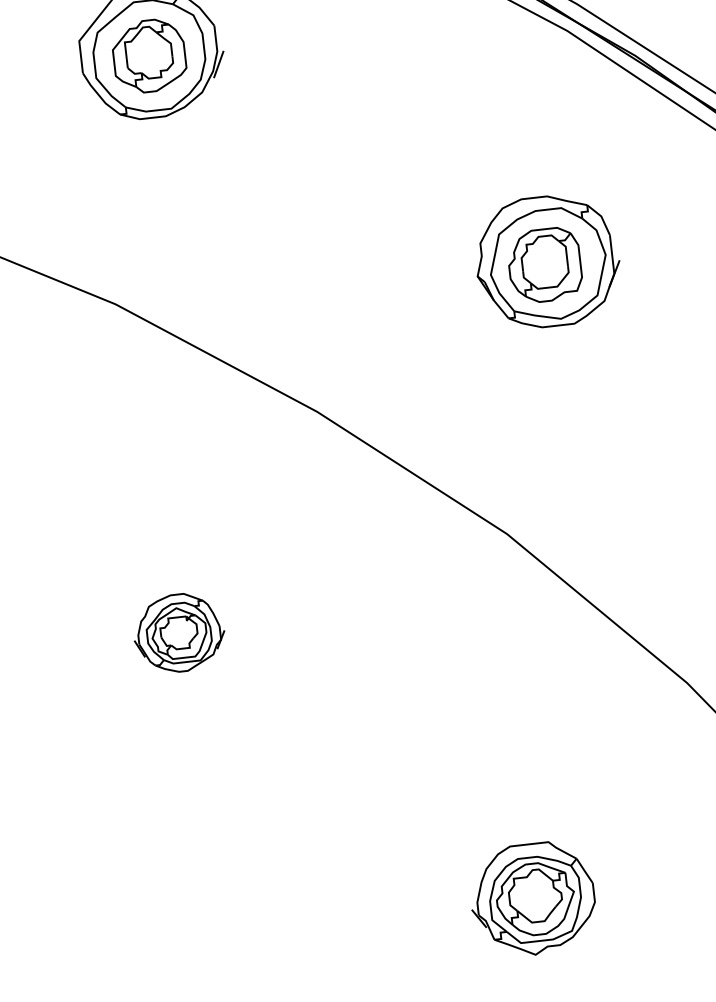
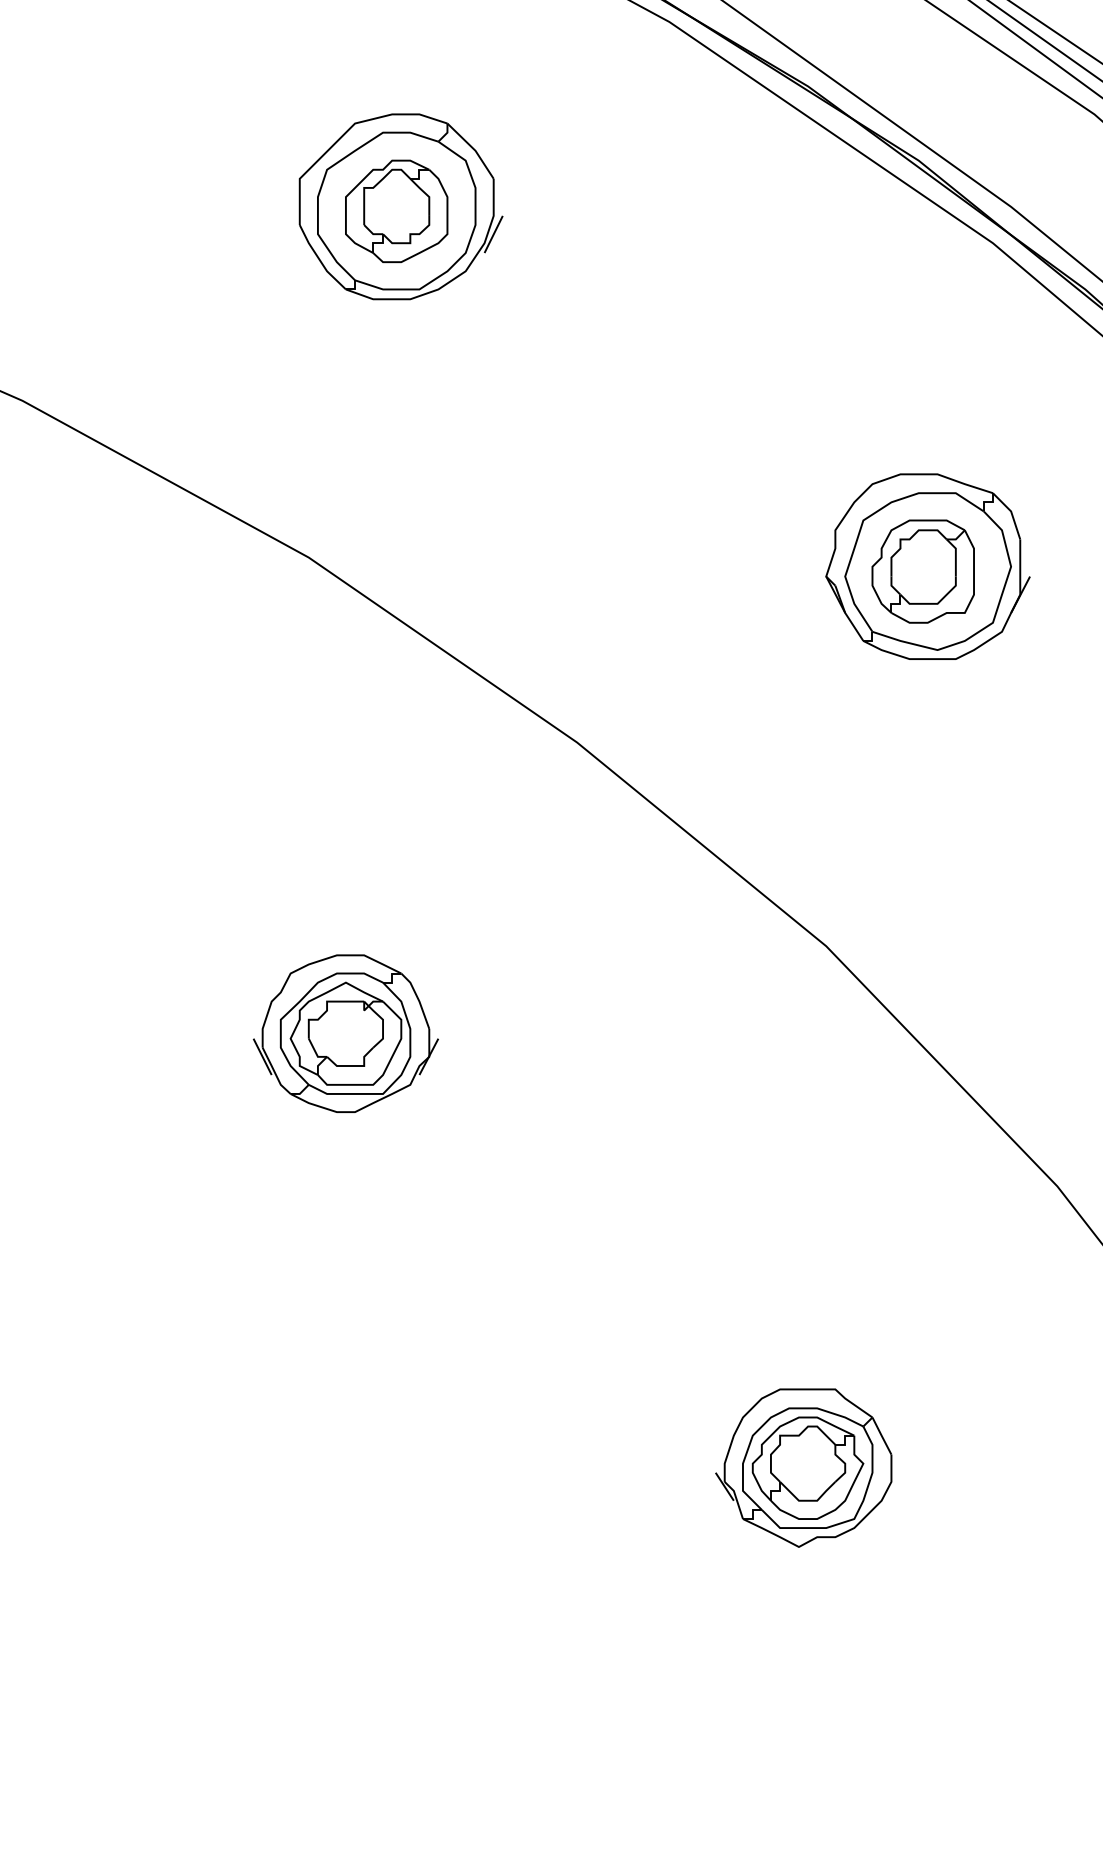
part: (178, 633) -> (345, 1033), size x1.43

